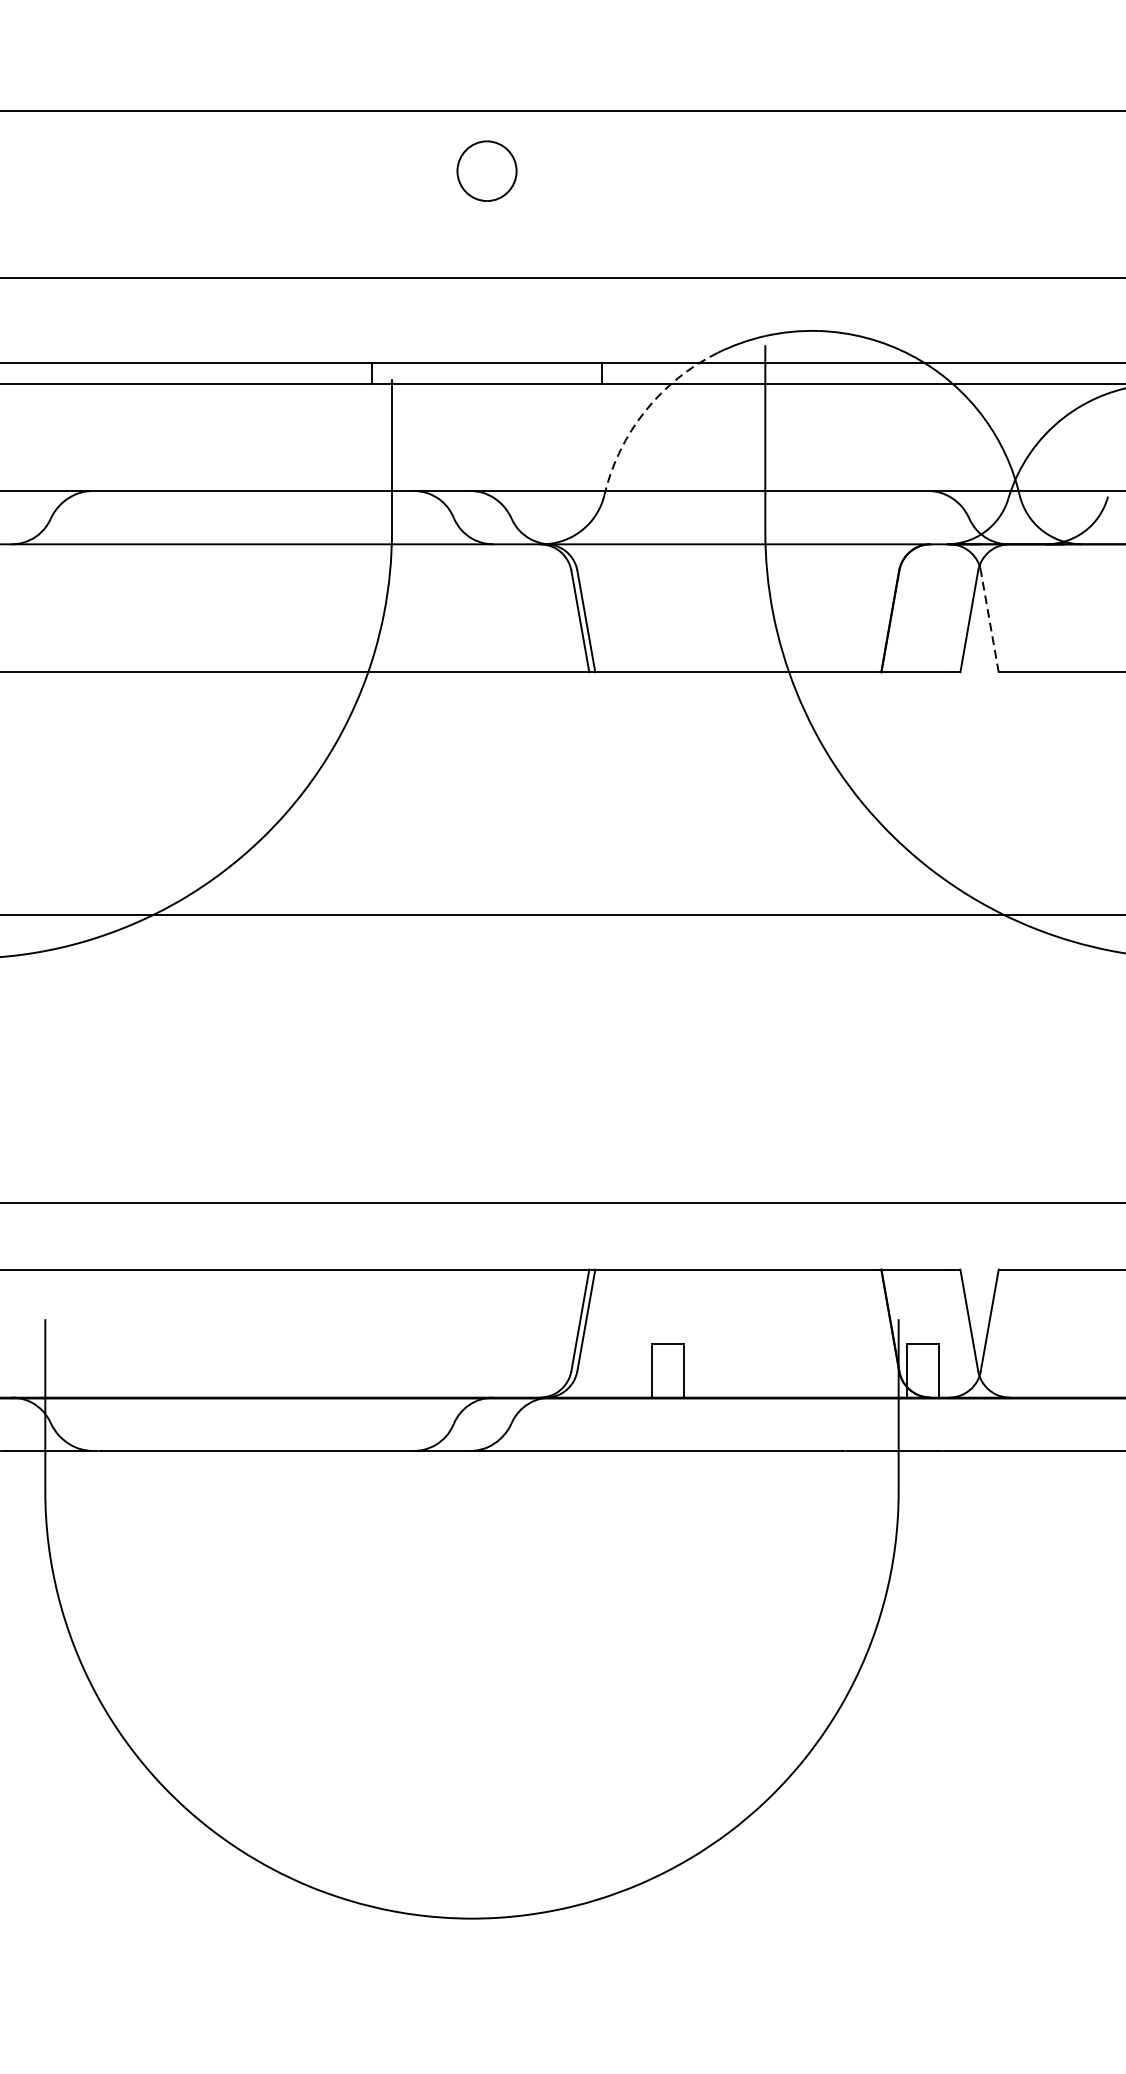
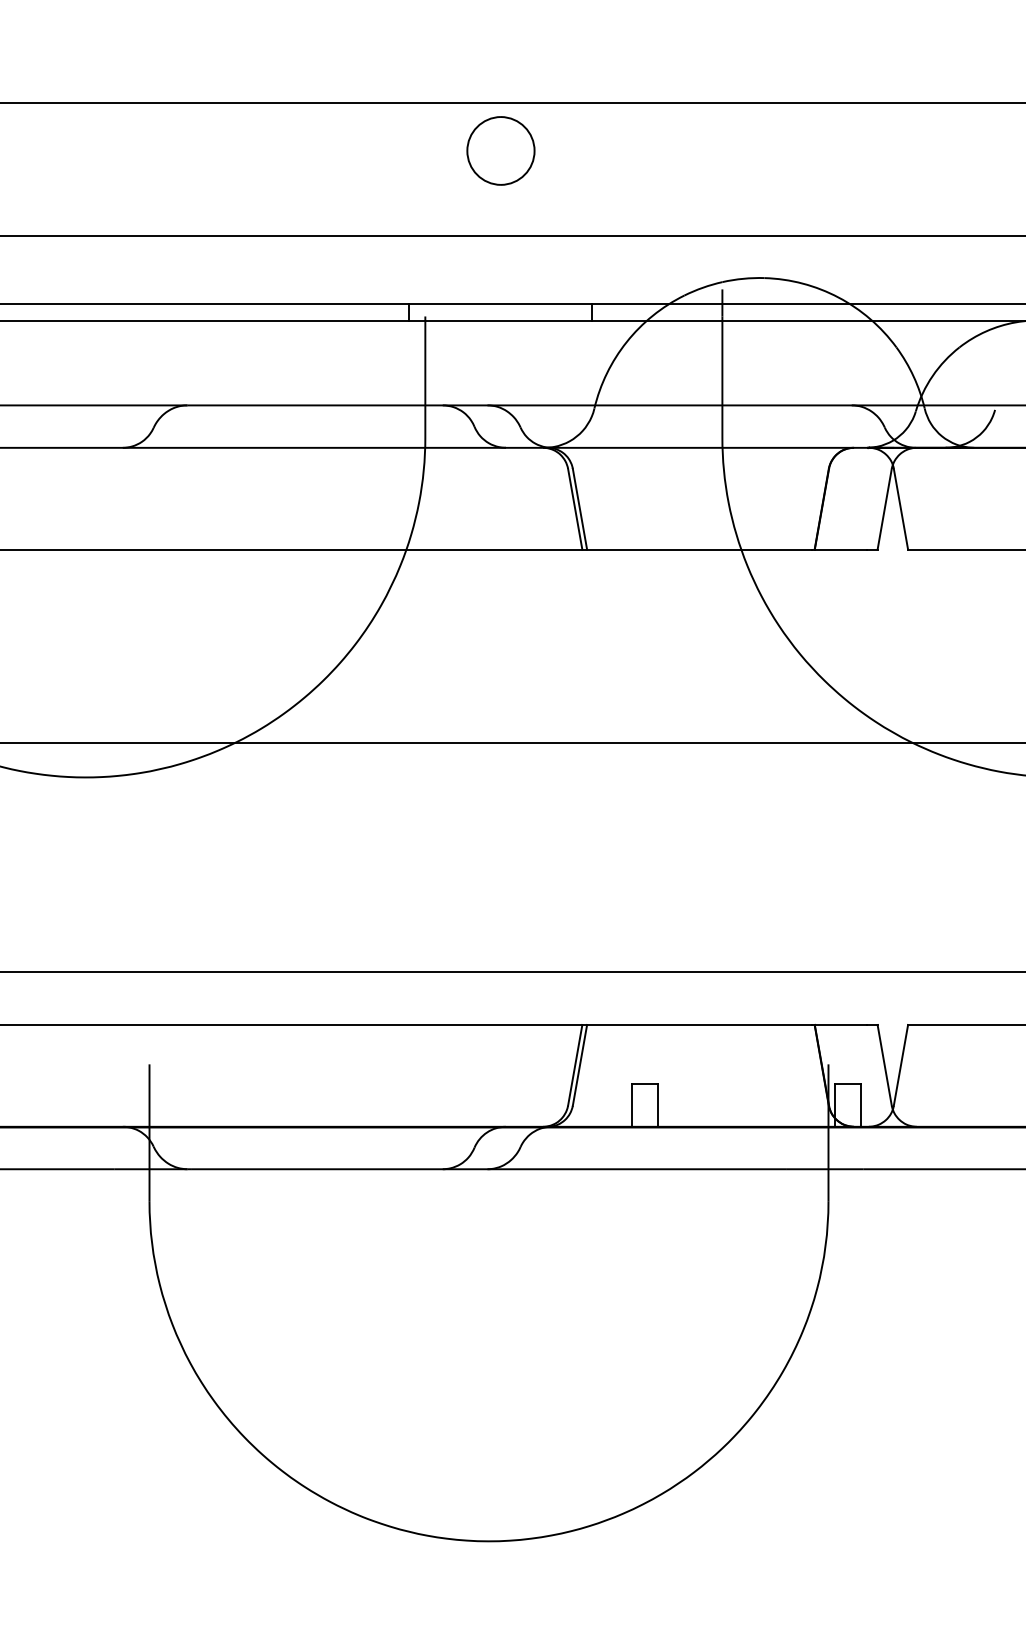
part: (486, 170) -> (500, 150), size x1.43
arc: (644, 411) -> (626, 342), dashed -> solid
line: (989, 620) -> (900, 508), dashed -> solid

